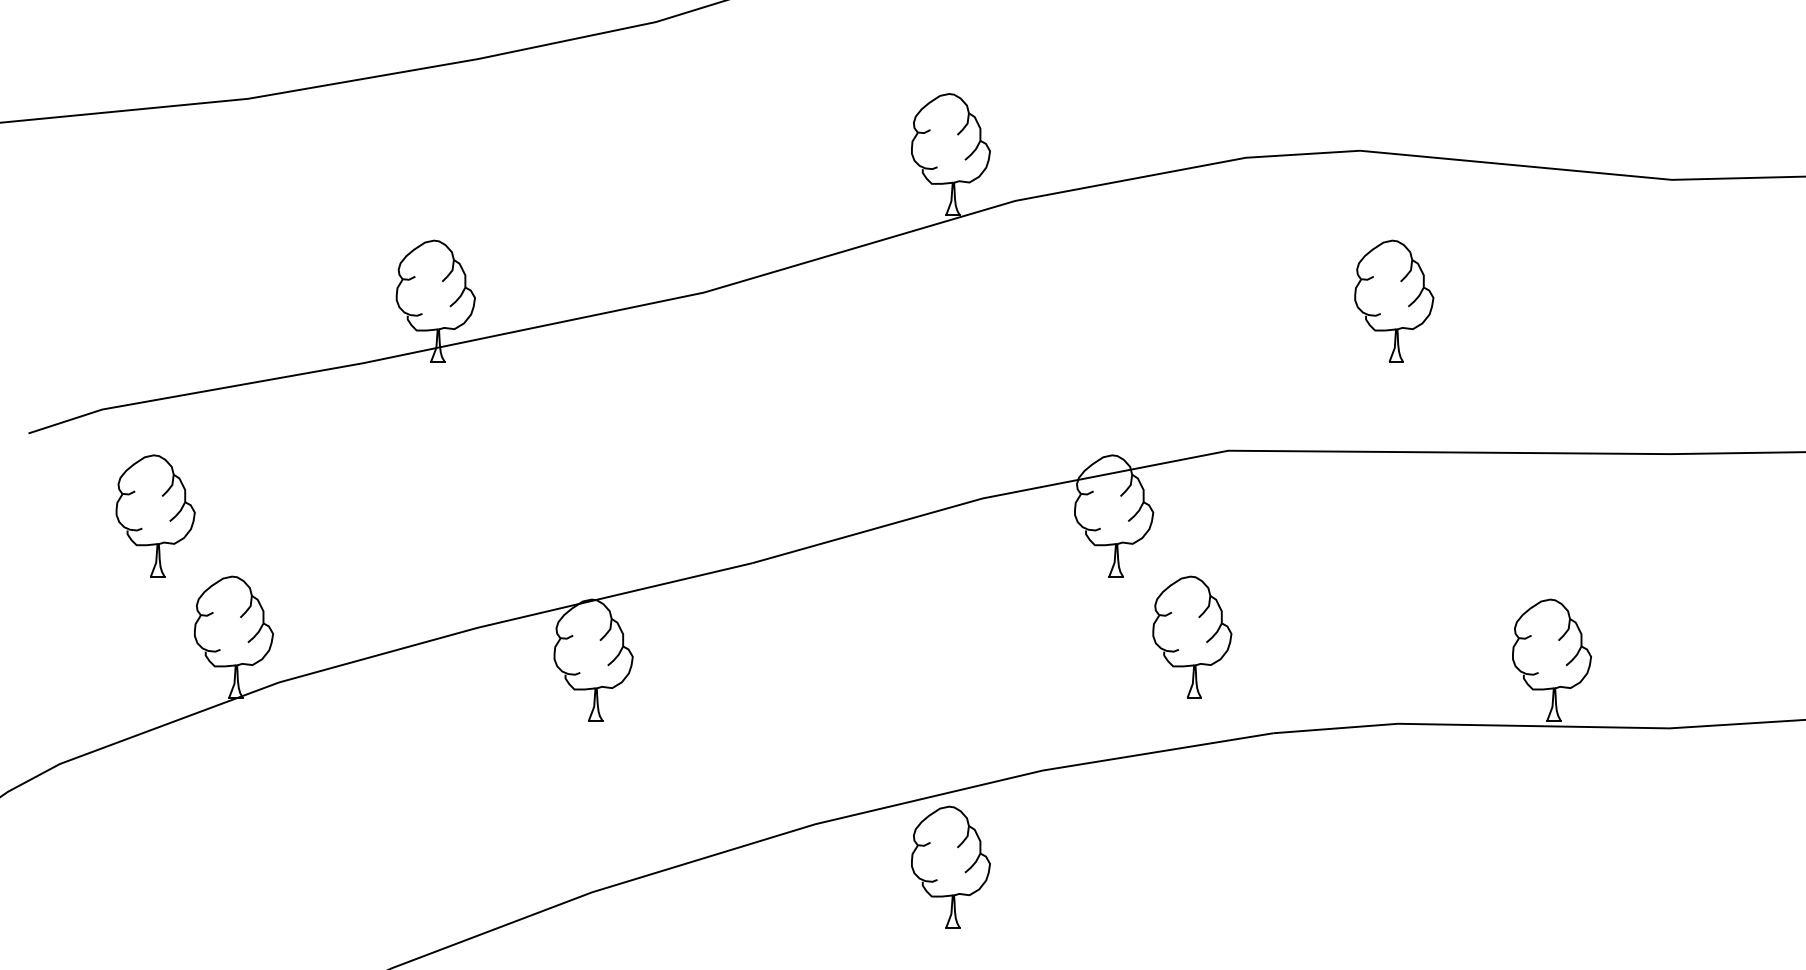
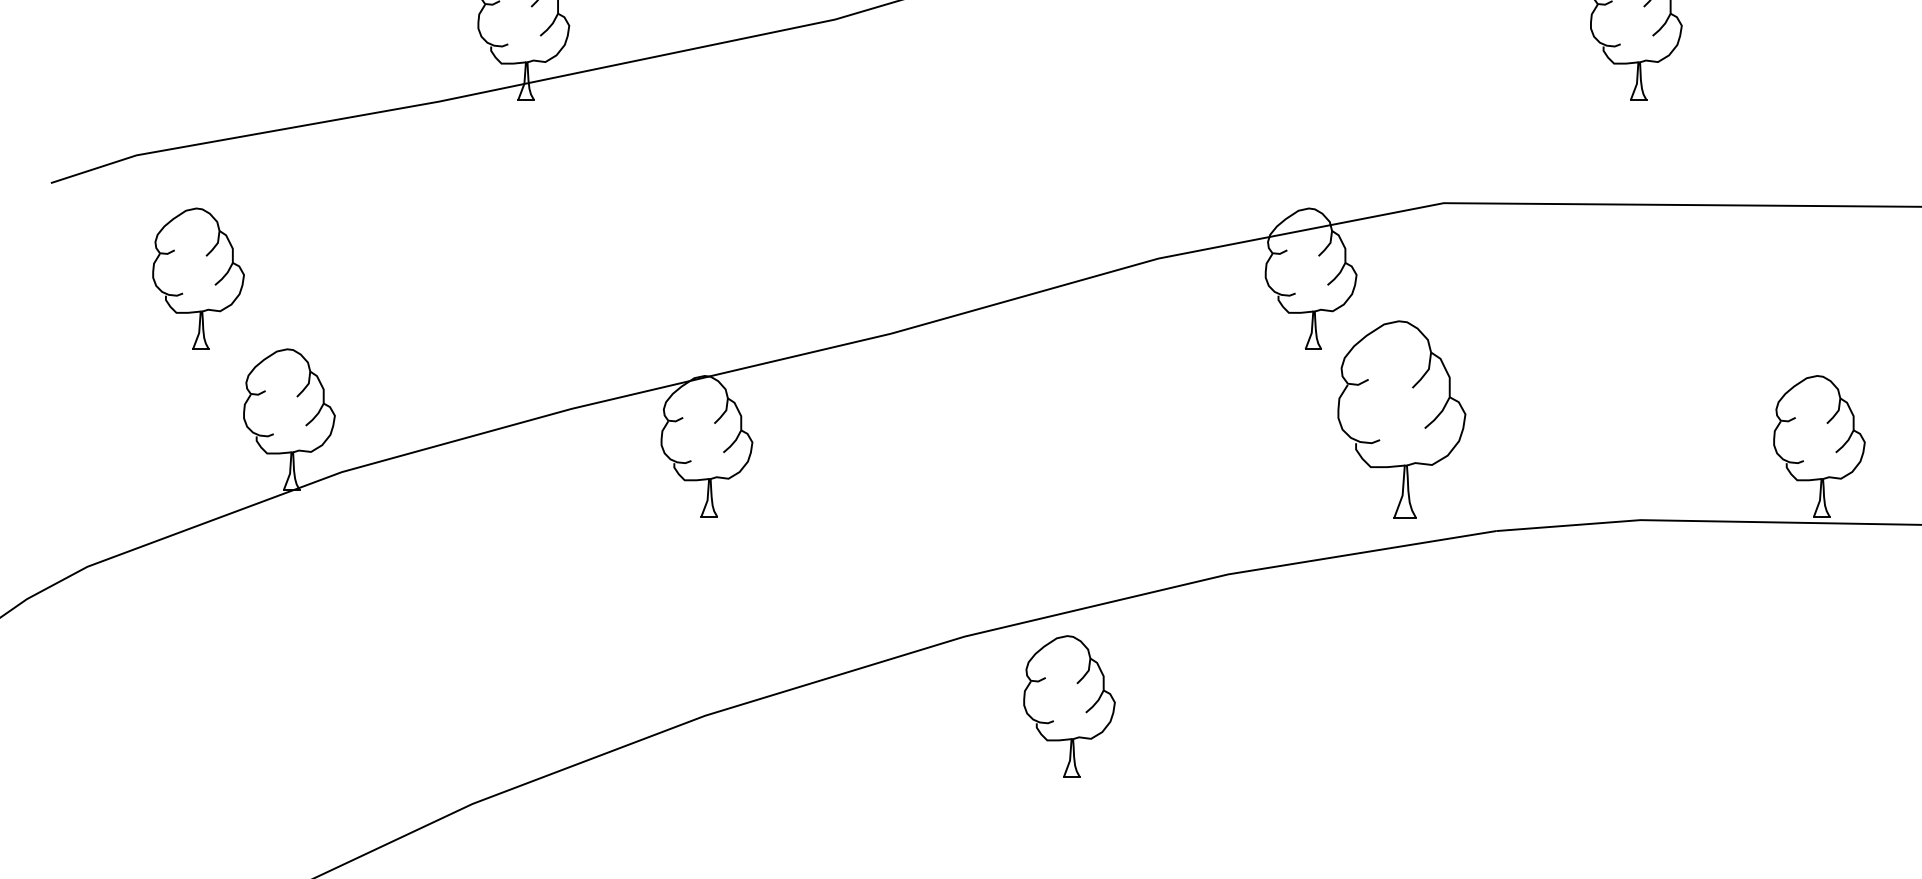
part: (1192, 636) -> (1402, 418), size x1.4
part: (950, 866) -> (1068, 705), moved

